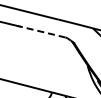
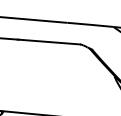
line: (42, 32) -> (49, 42), dashed -> solid

